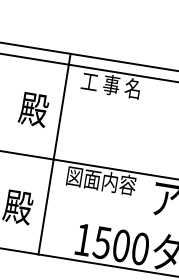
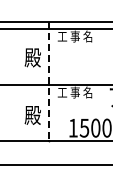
line: (53, 155) -> (48, 82), solid -> dashed
text: (100, 180) -> (77, 92), 図面内容 -> 工 事 名

